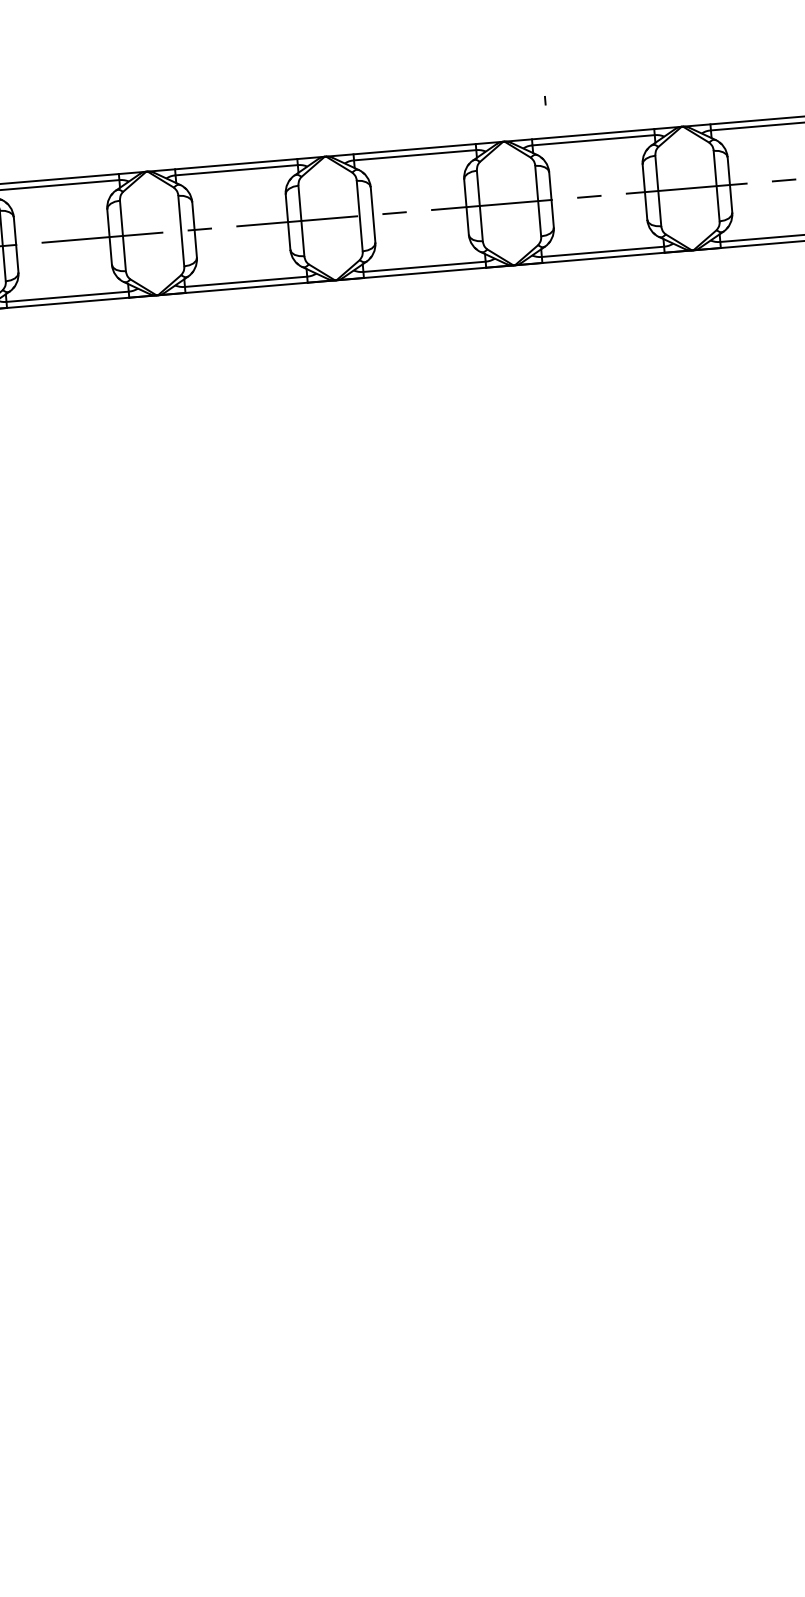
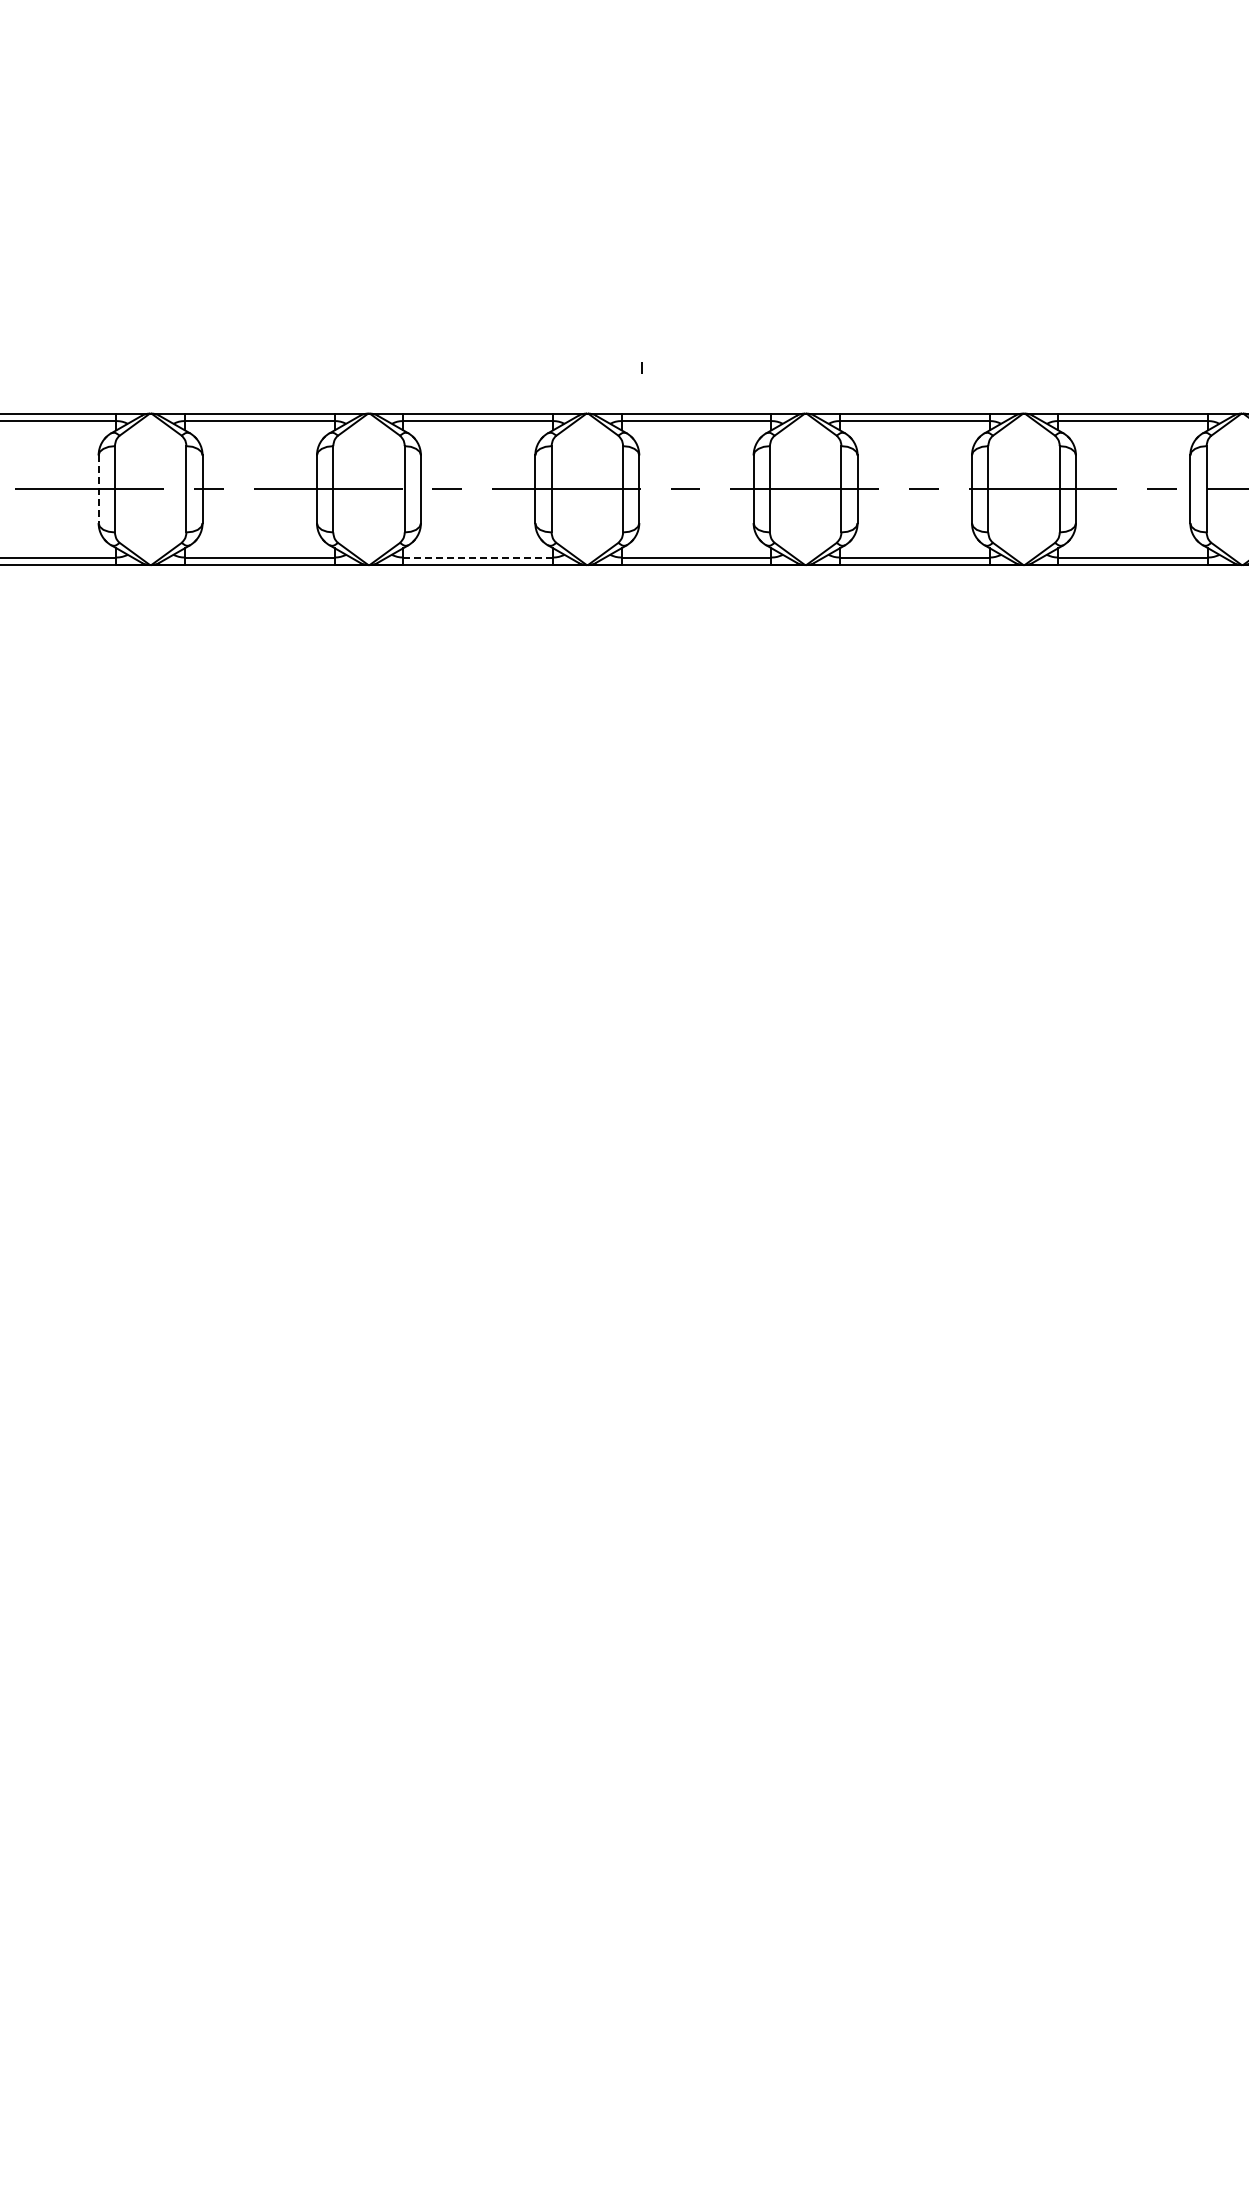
line: (109, 237) -> (98, 489), solid -> dashed
line: (424, 266) -> (478, 557), solid -> dashed

